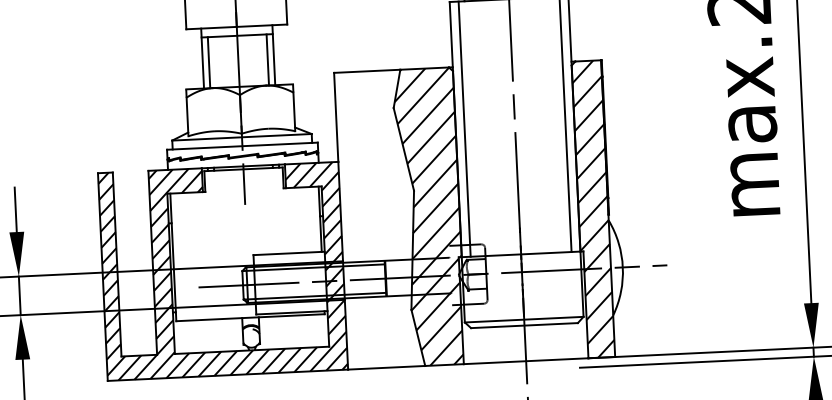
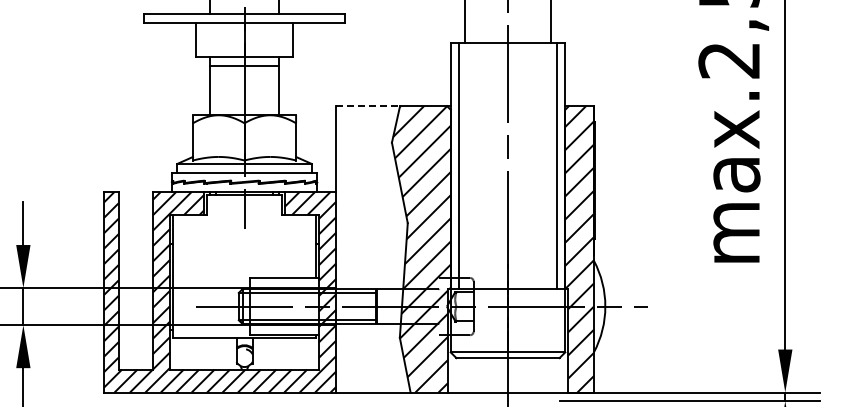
line: (267, 59) -> (272, 90), removed
line: (209, 62) -> (216, 90), removed
line: (367, 71) -> (368, 106), solid -> dashed

